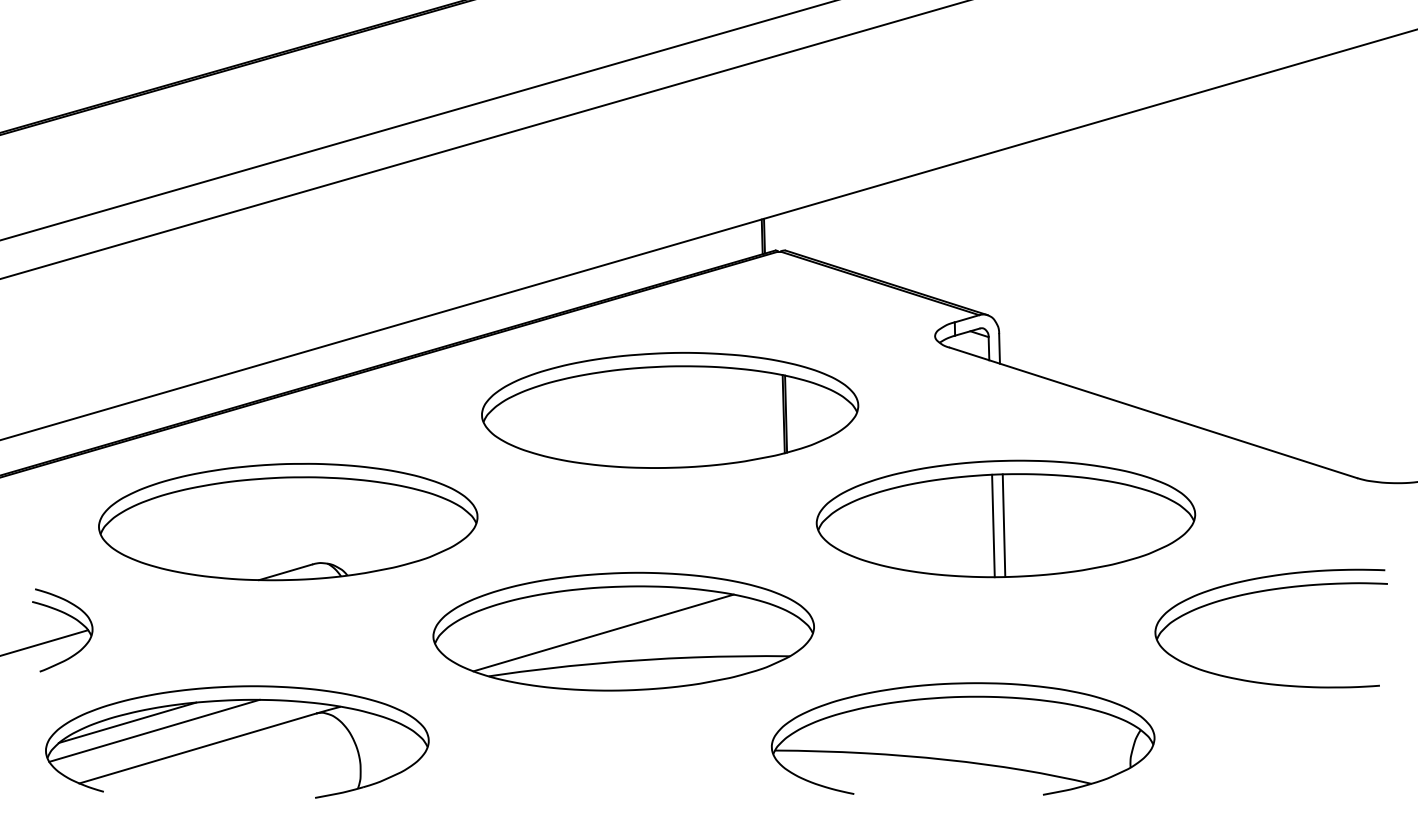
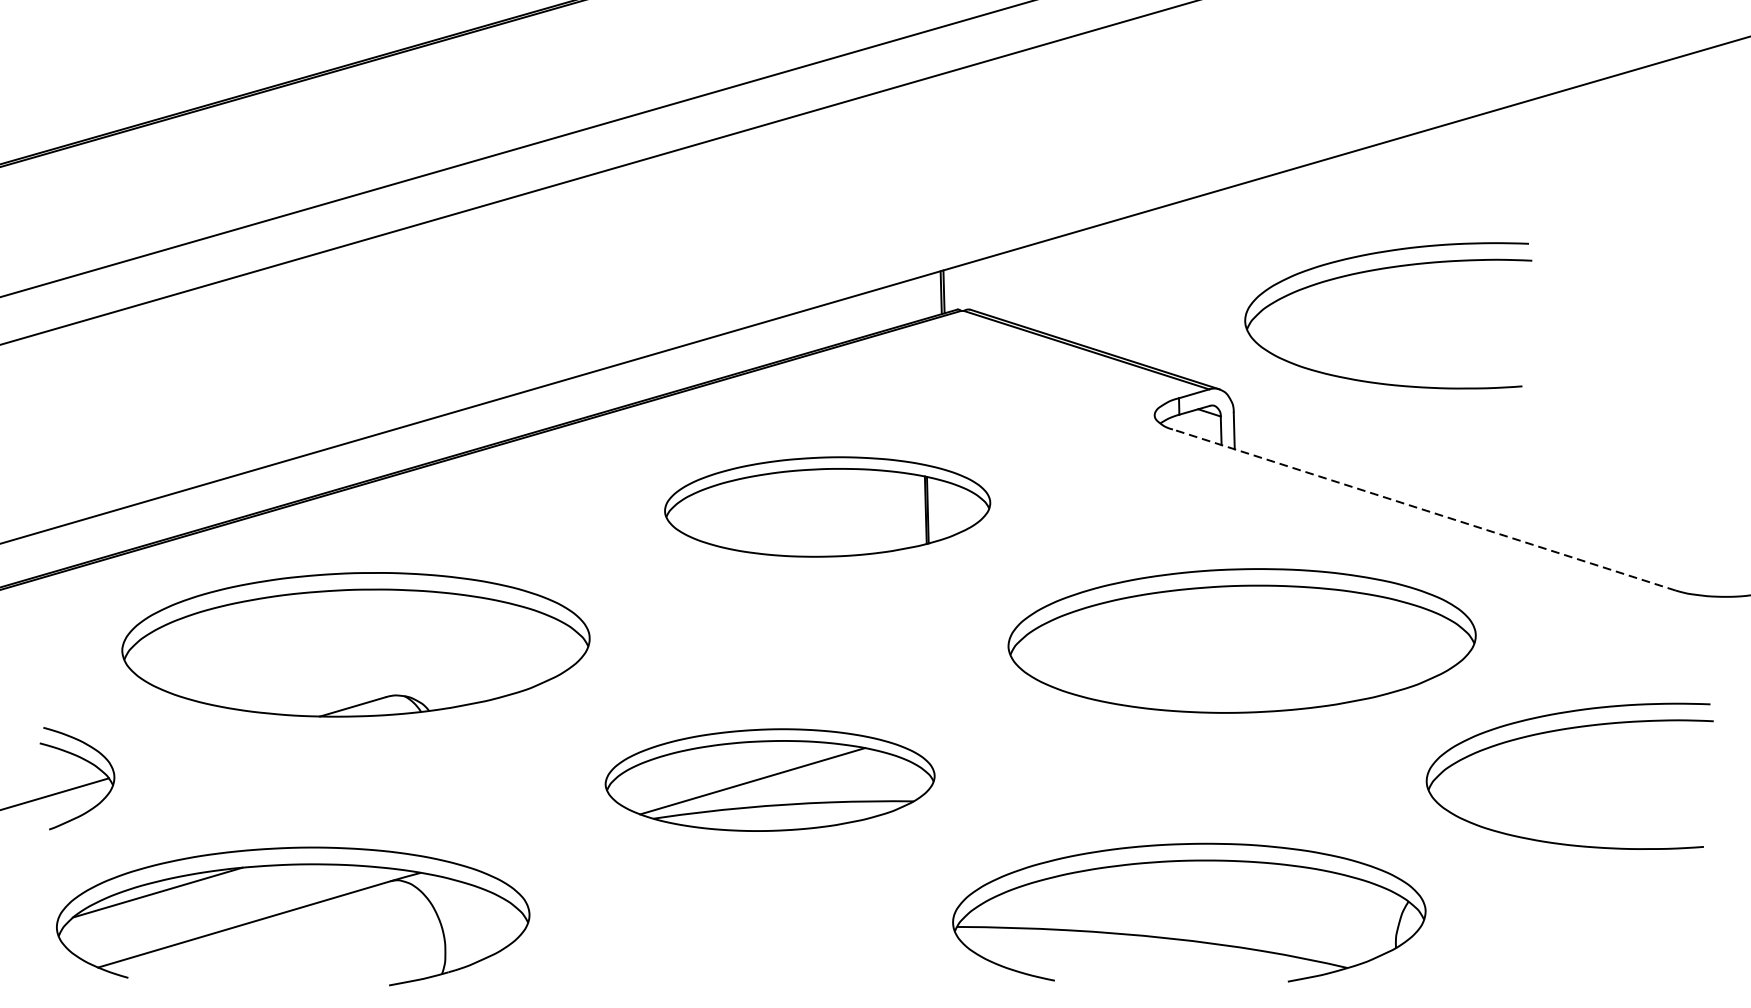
part: (1114, 219) -> (1376, 271), added
part: (670, 410) -> (827, 507), size x0.7
line: (1153, 412) -> (1424, 509), solid -> dashed
line: (993, 525) -> (1226, 649), removed
line: (1003, 525) -> (1239, 649), removed
part: (623, 631) -> (769, 779), size x0.7
line: (154, 730) -> (190, 902), removed

